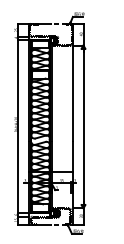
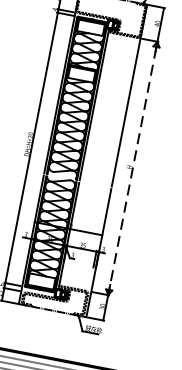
line: (83, 126) -> (132, 167), solid -> dashed

